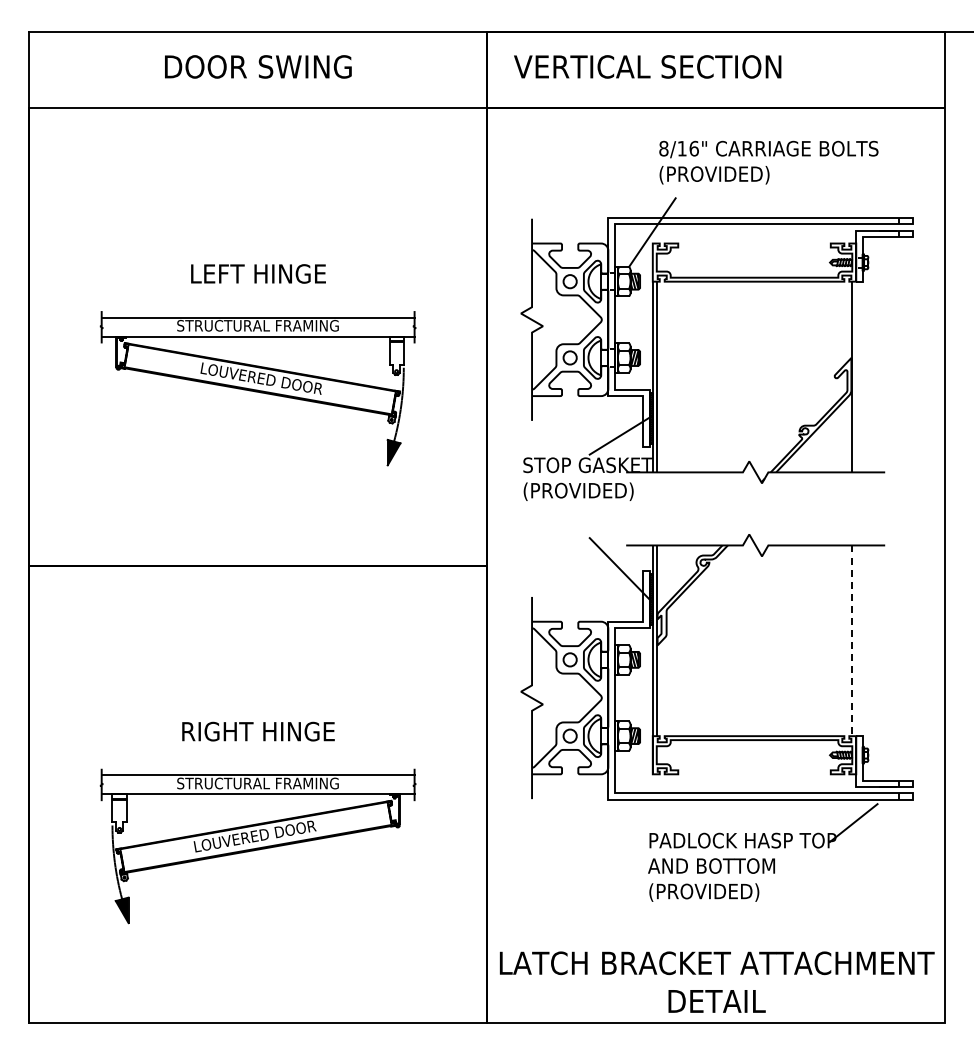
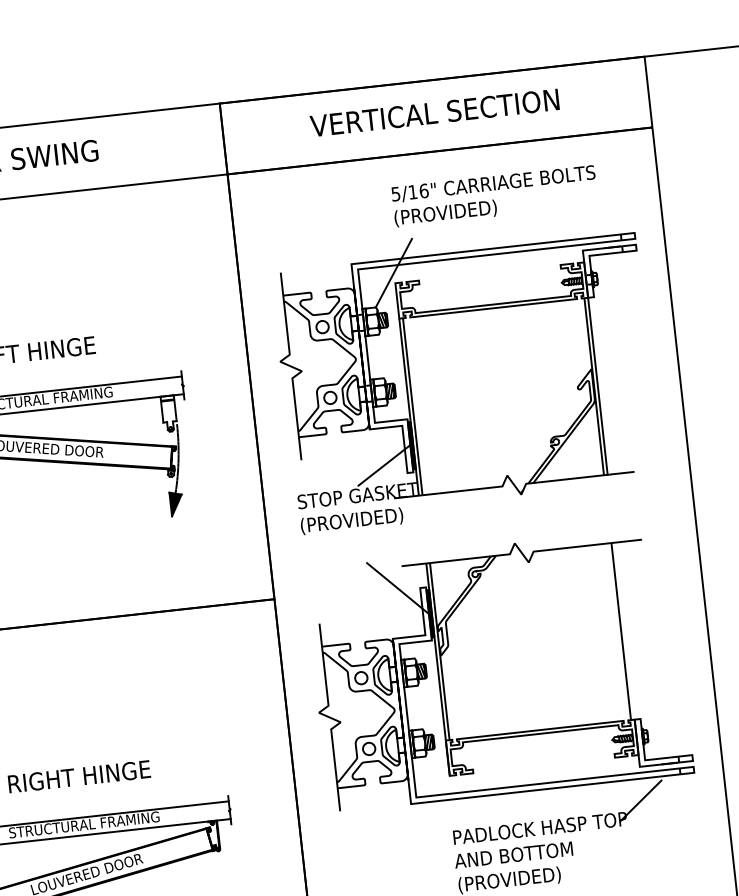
text: (647, 66) -> (434, 112), moved
text: (663, 148) -> (395, 193), 8/16" -> 5/16"
line: (856, 376) -> (598, 385), added
line: (852, 641) -> (621, 632), dashed -> solid

